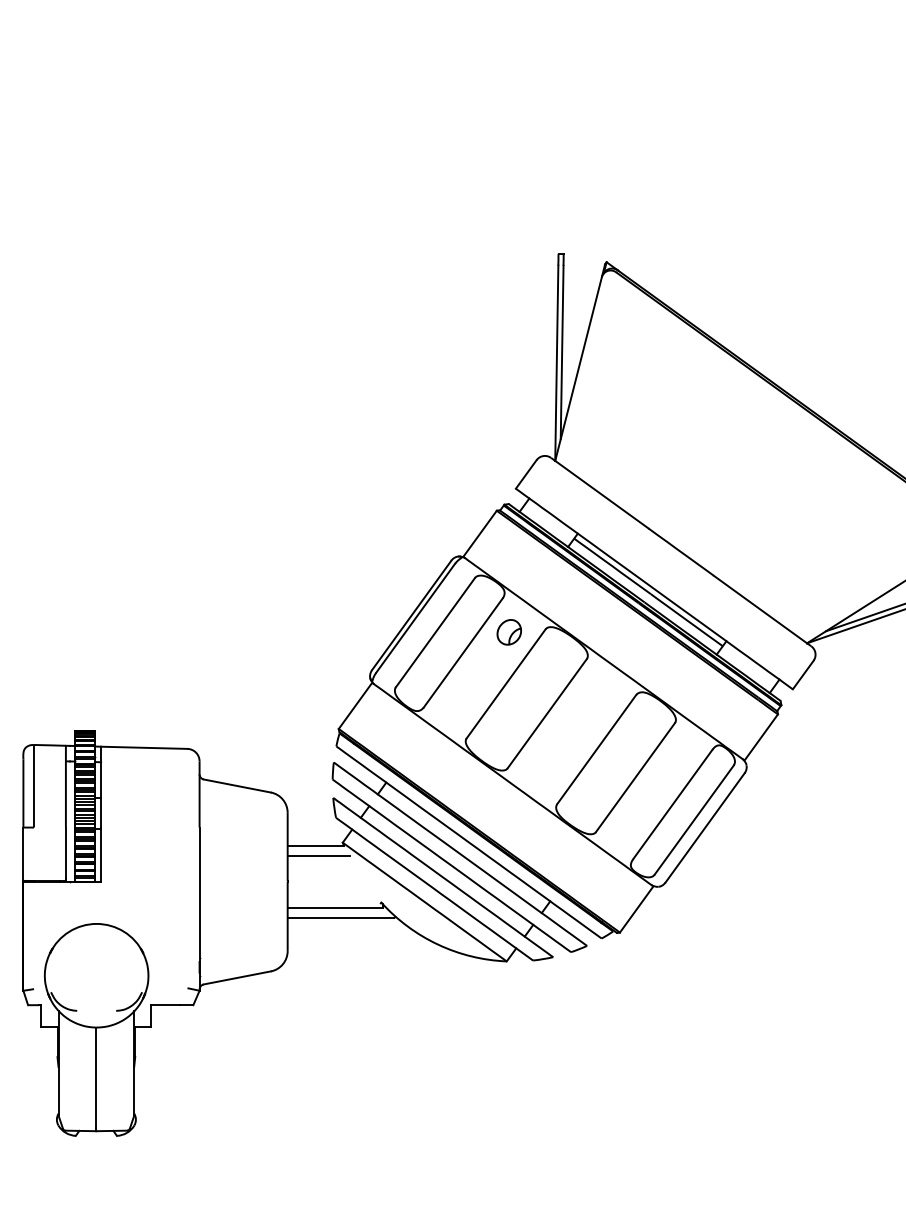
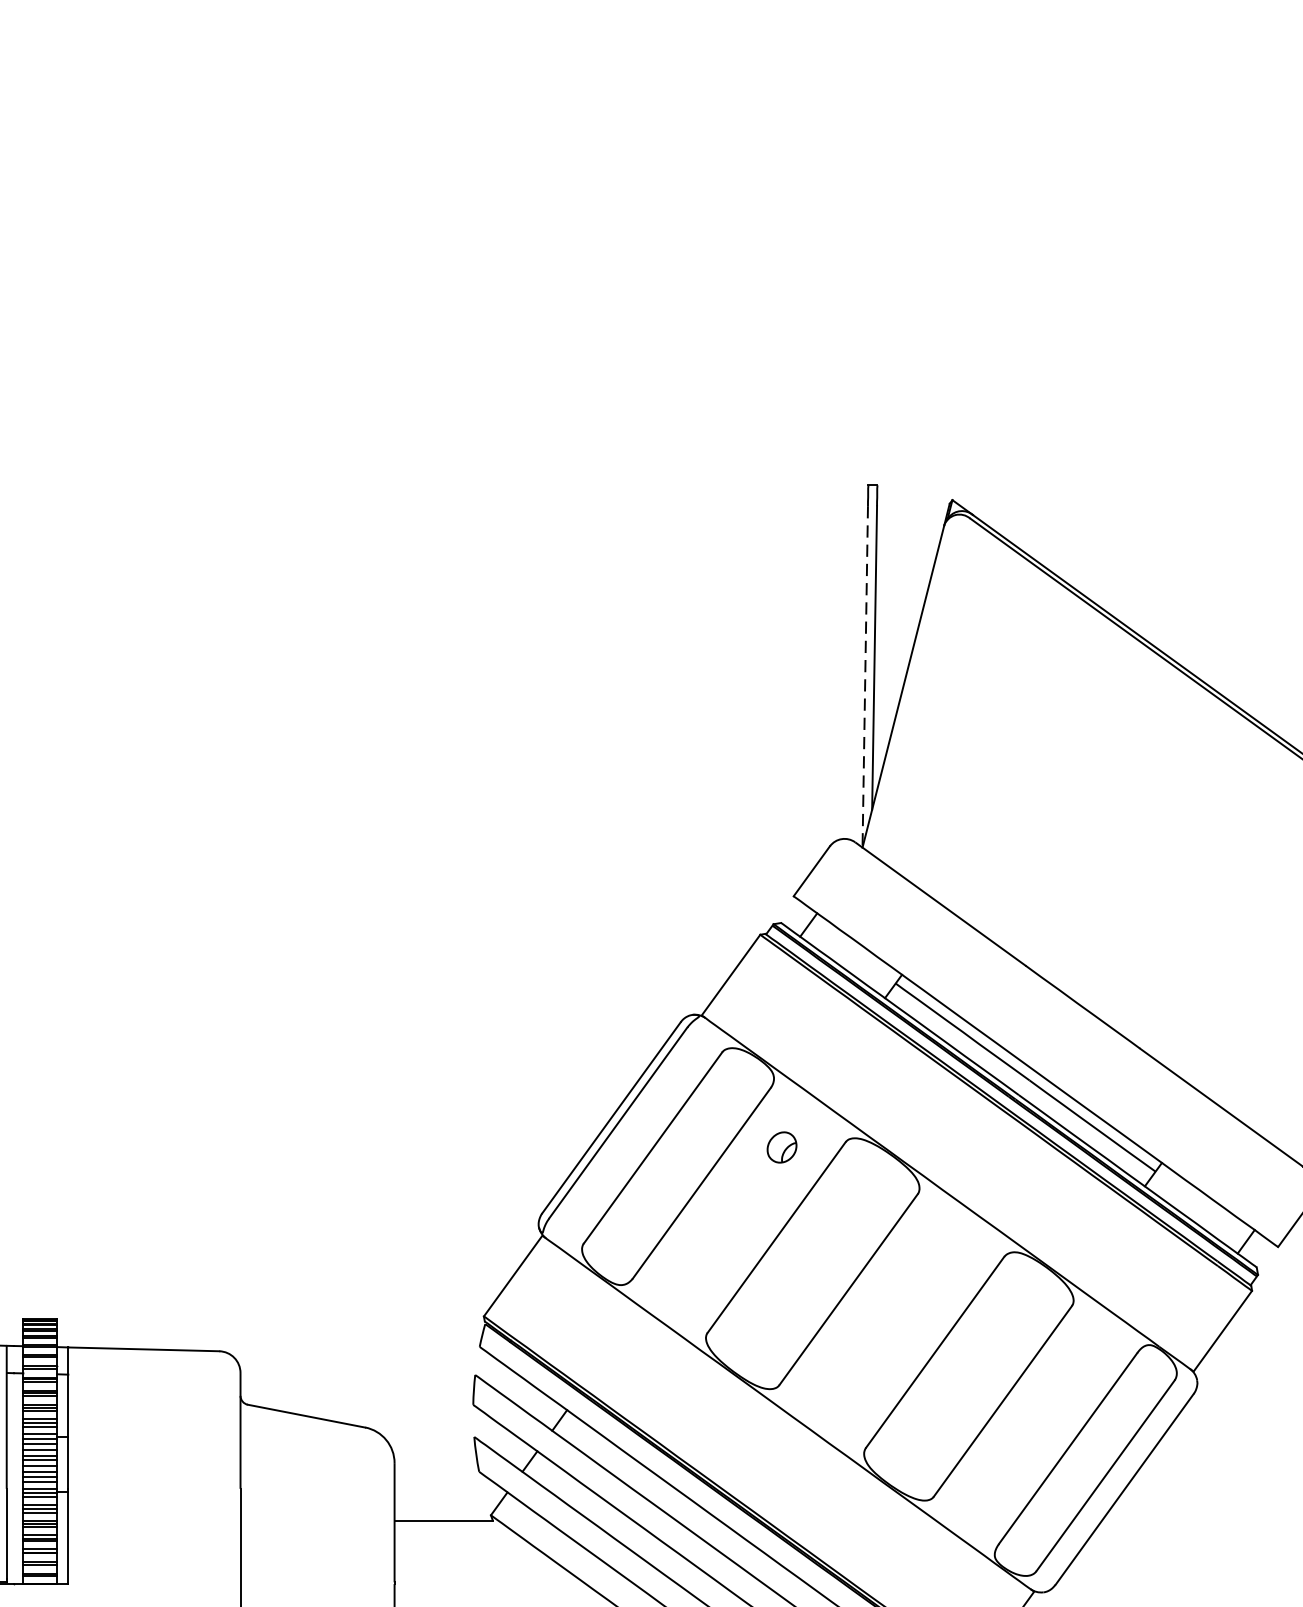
line: (556, 363) -> (864, 677), solid -> dashed
part: (508, 632) -> (780, 1147), size x0.7
line: (318, 855) -> (448, 1537), removed

